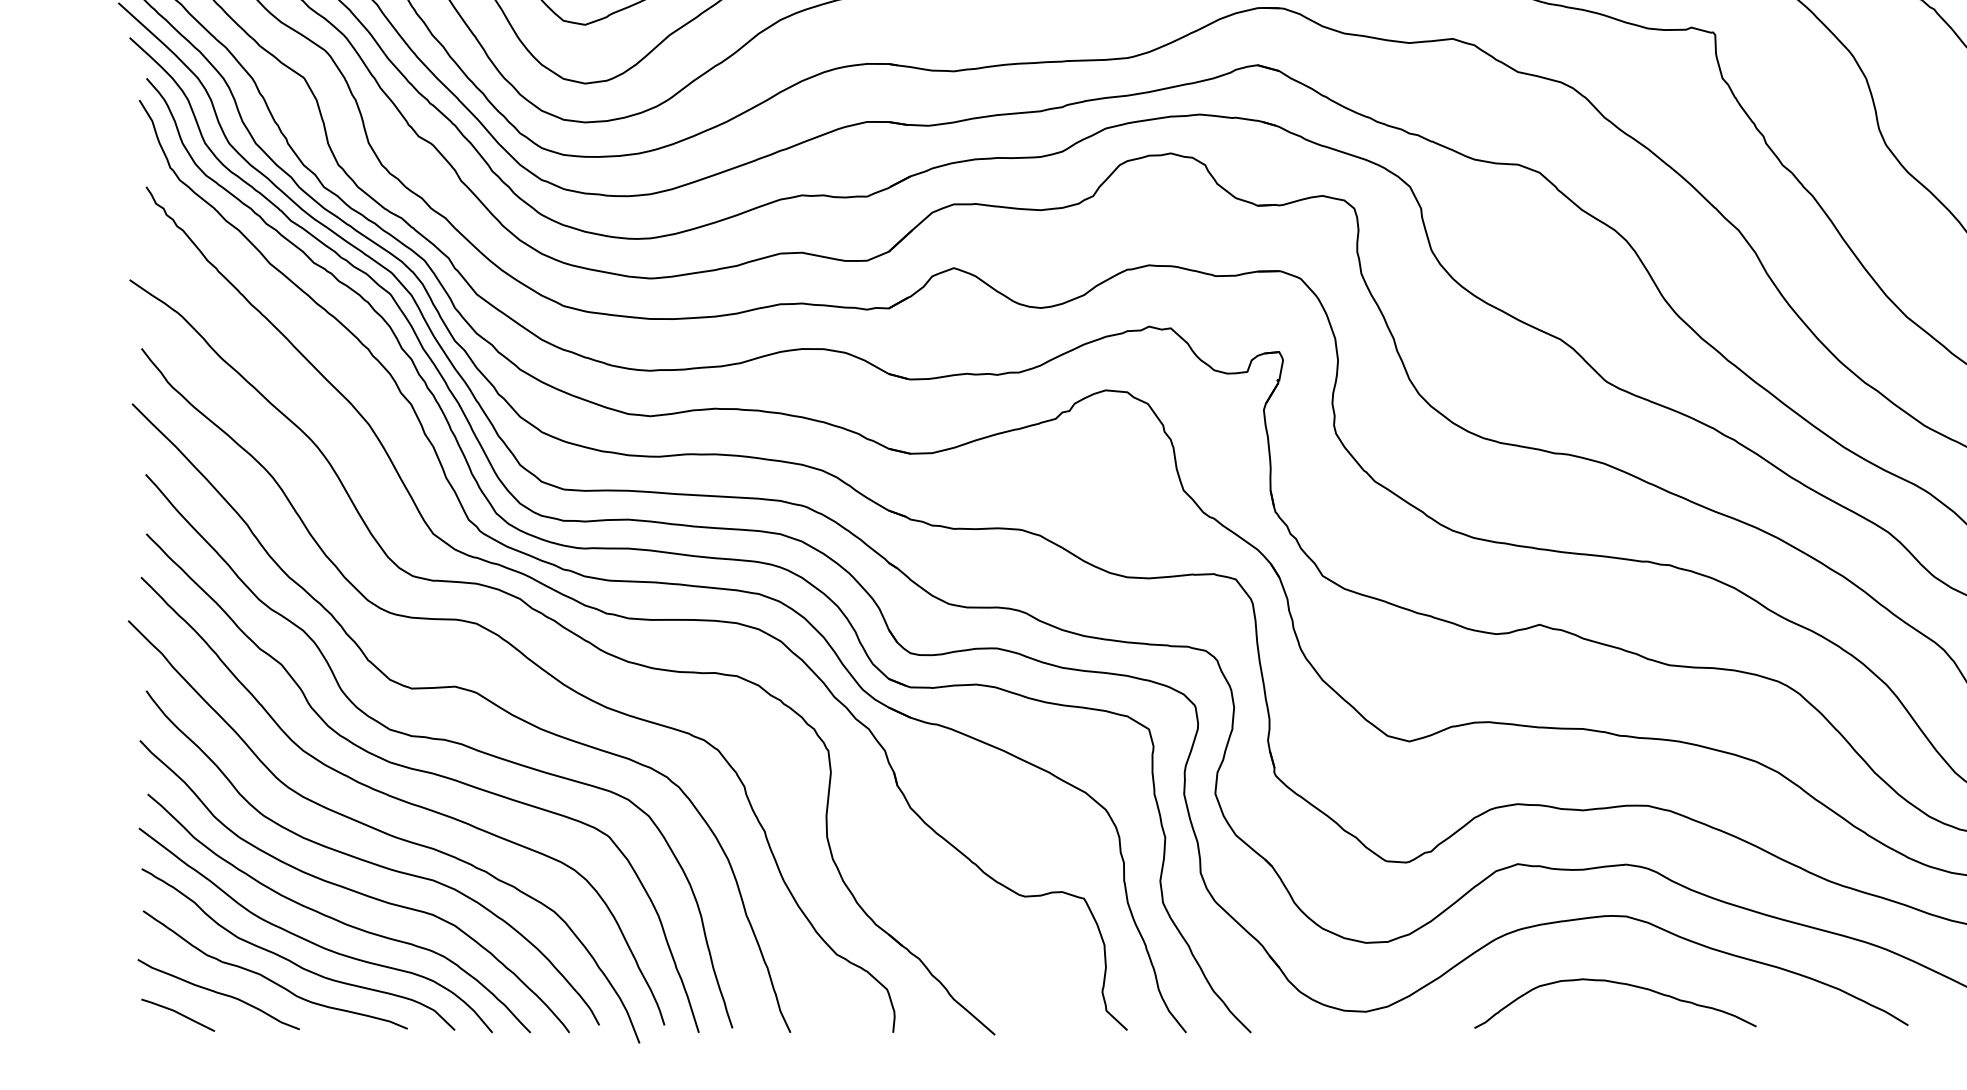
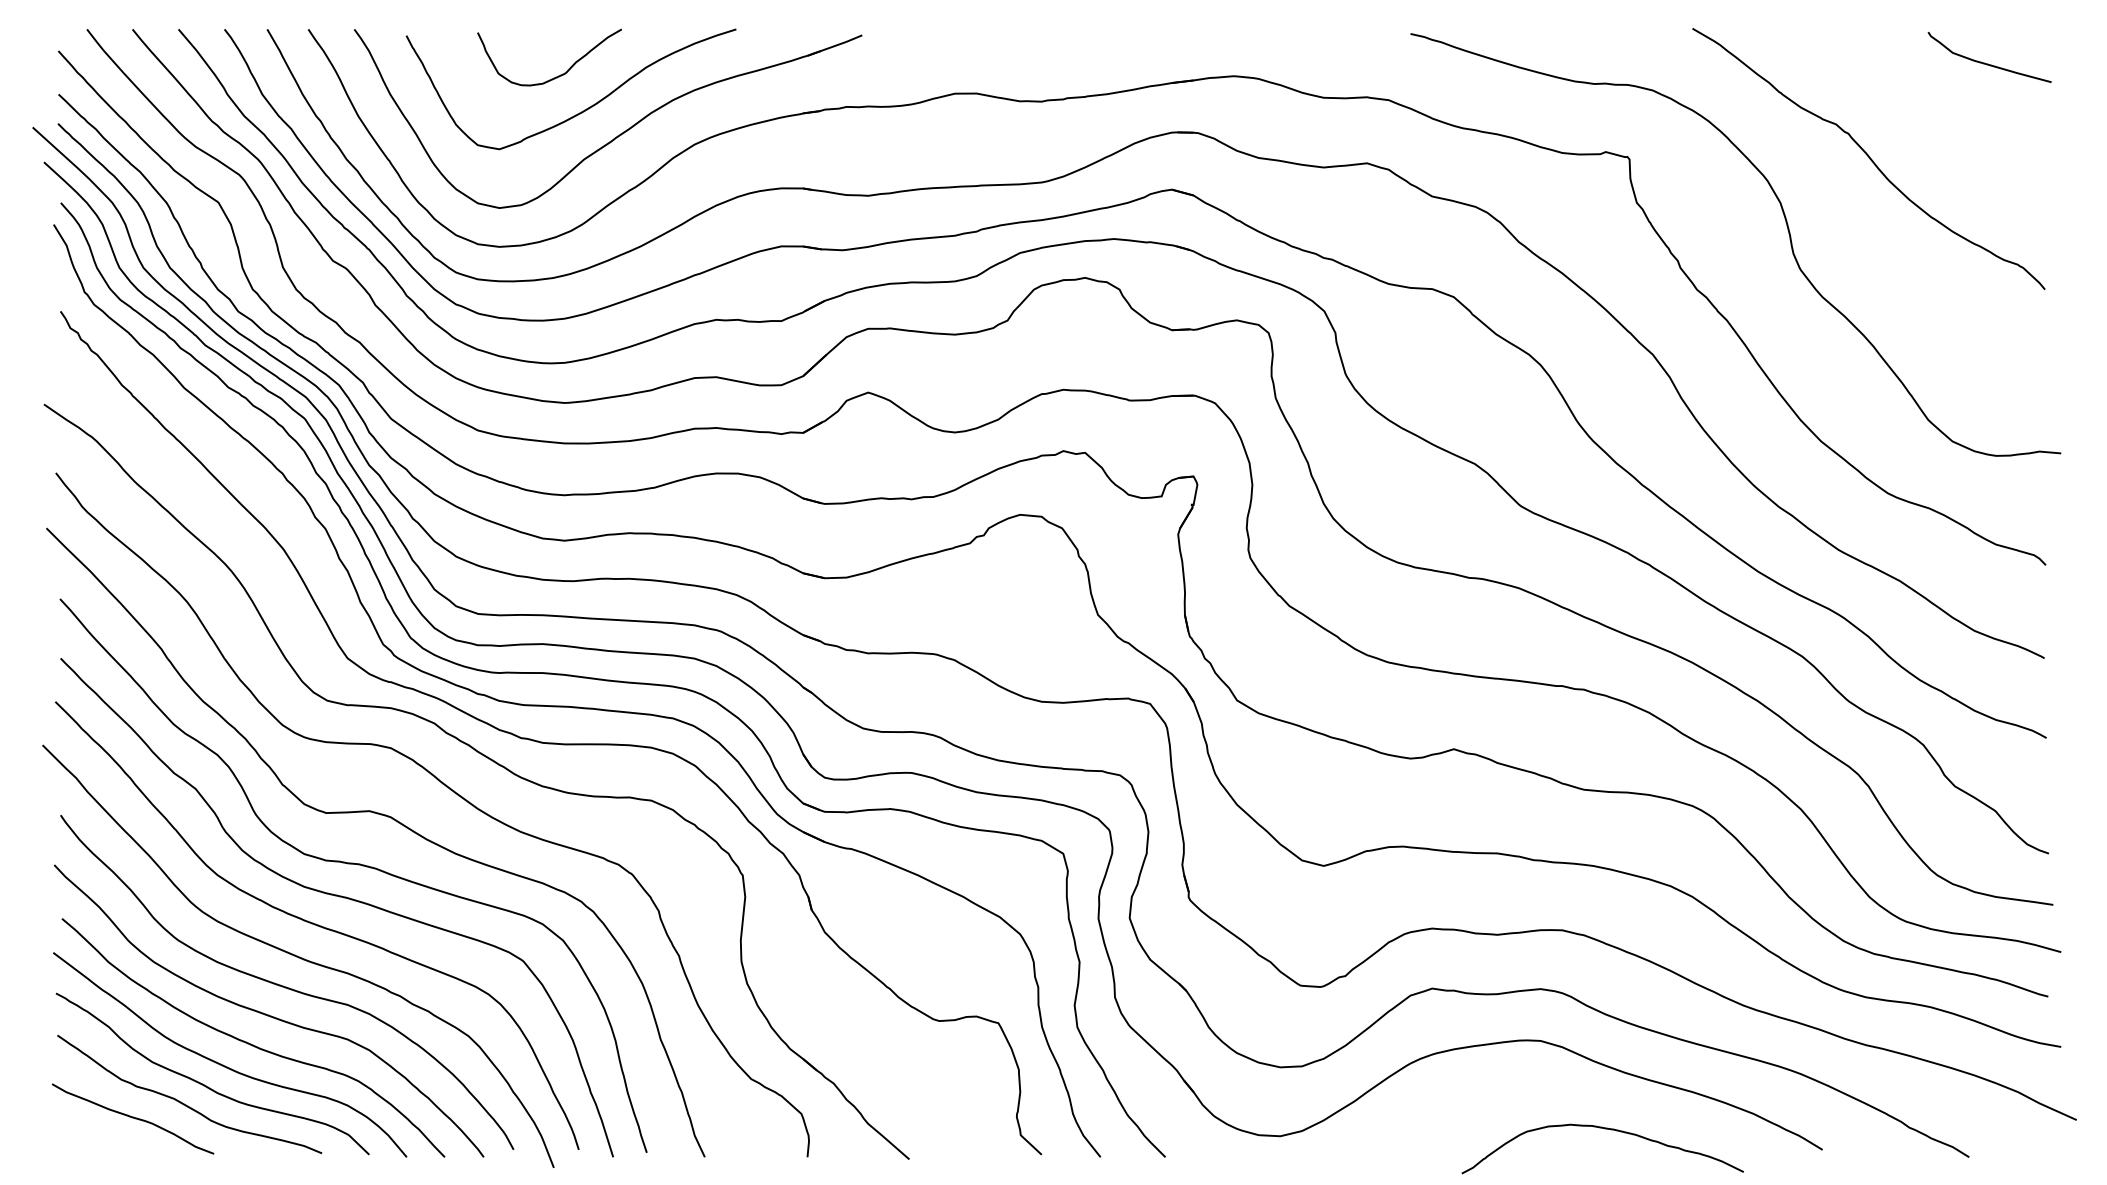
curve: (1617, 984) -> (1604, 1129), moved
line: (178, 1014) -> (92, 1138), removed

